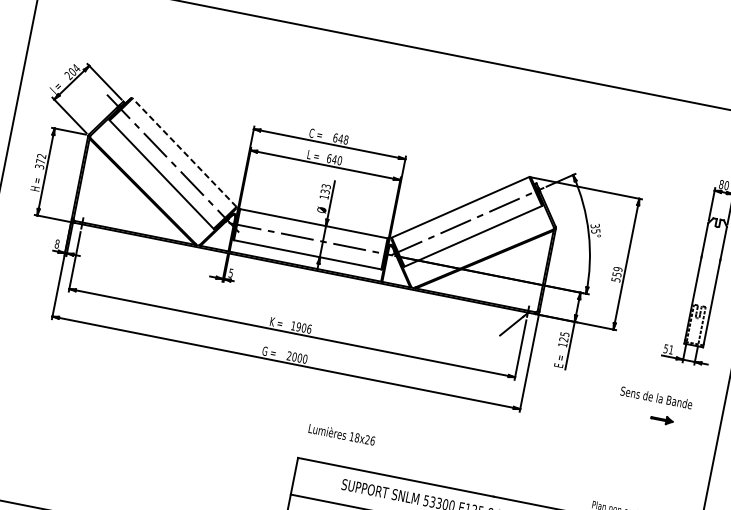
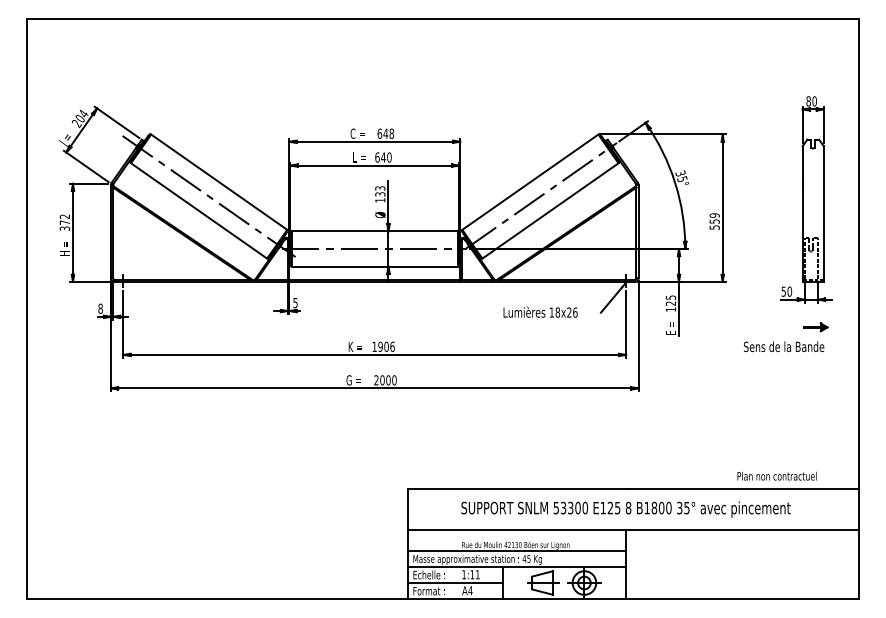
line: (184, 151) -> (218, 181), dashed -> solid
text: (671, 349) -> (789, 291), 51 -> 50
part: (661, 419) -> (815, 327), moved
text: (342, 433) -> (540, 311), moved

